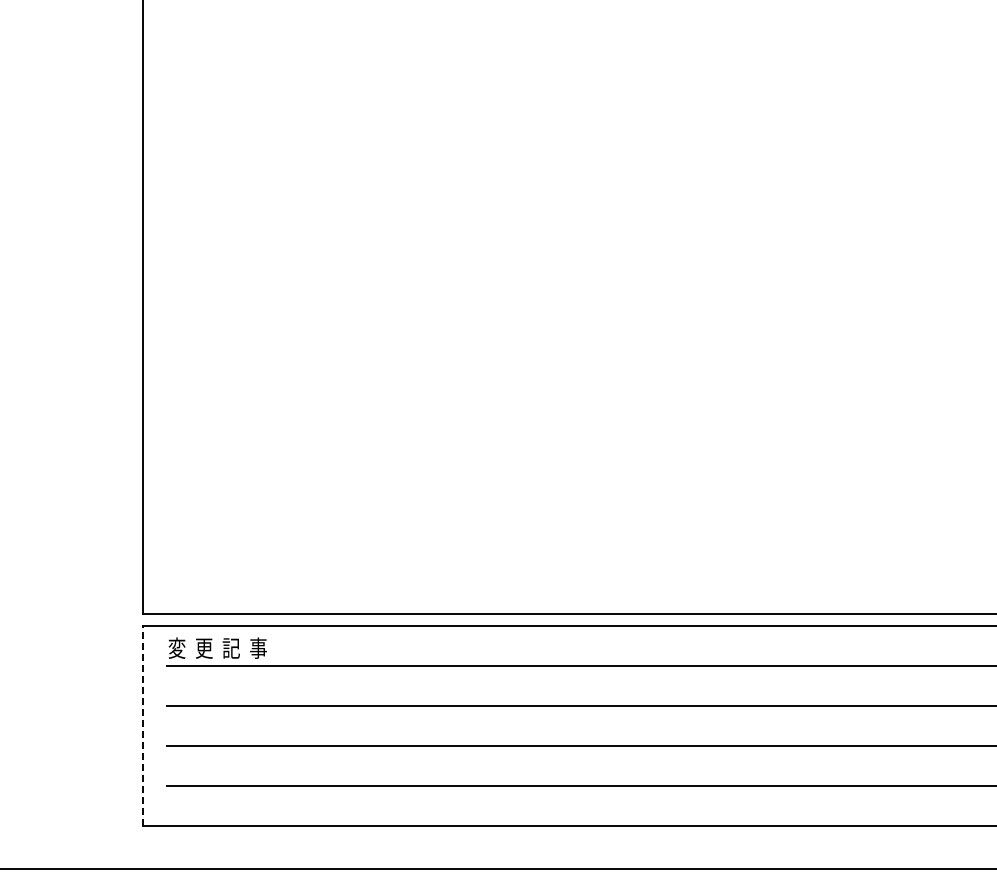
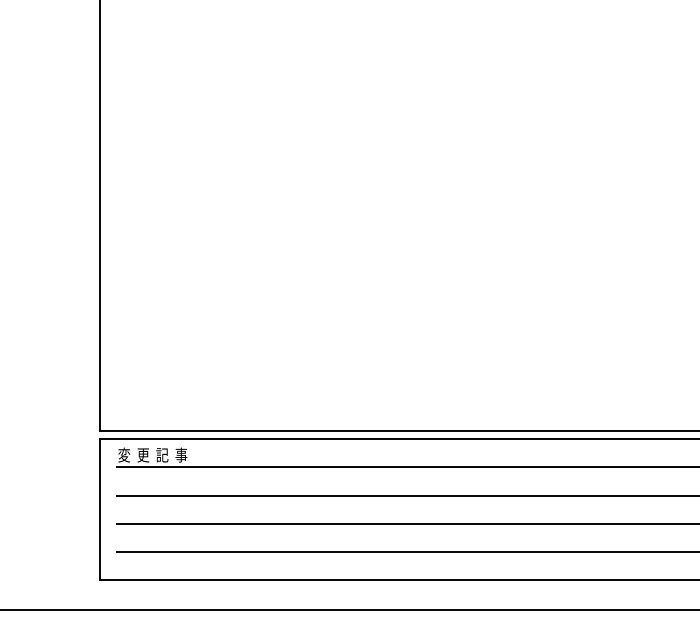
line: (142, 725) -> (99, 509), dashed -> solid

